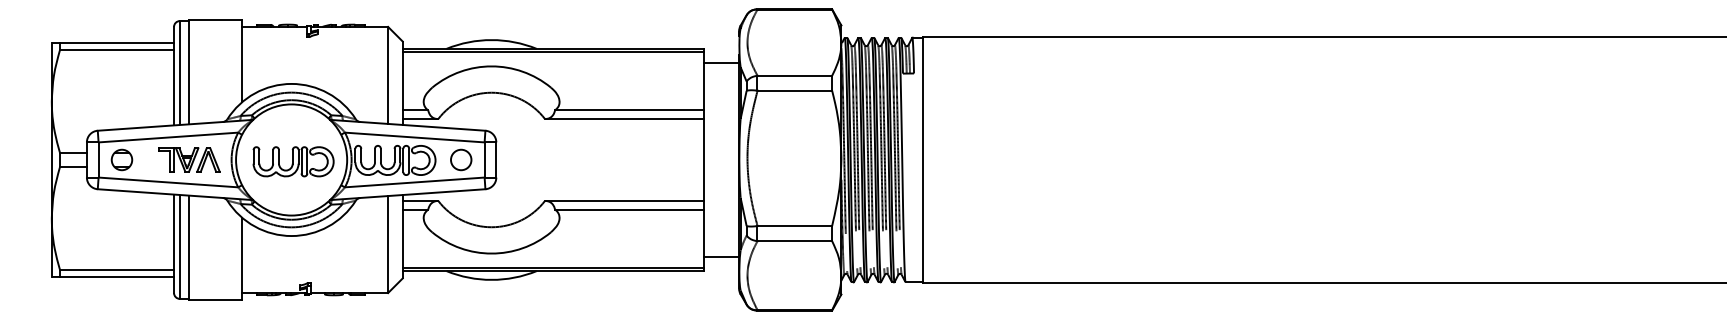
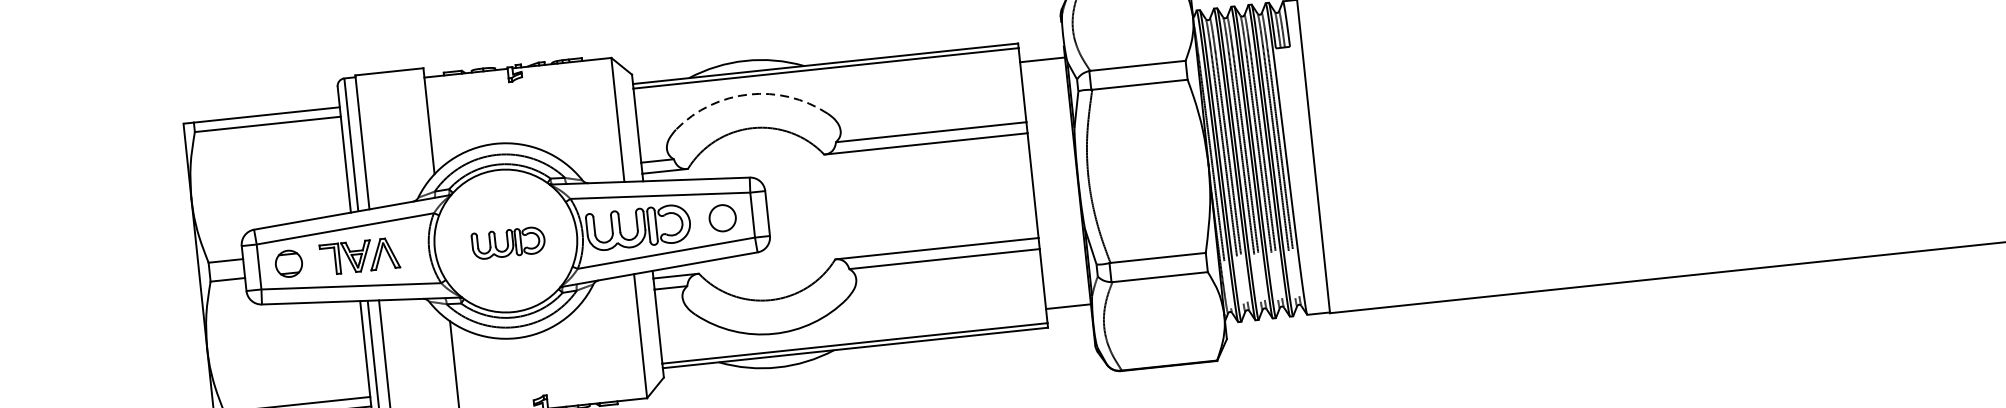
arc: (491, 66) -> (748, 94), solid -> dashed
part: (189, 159) -> (359, 255), moved
part: (293, 161) -> (508, 242), size x0.7

